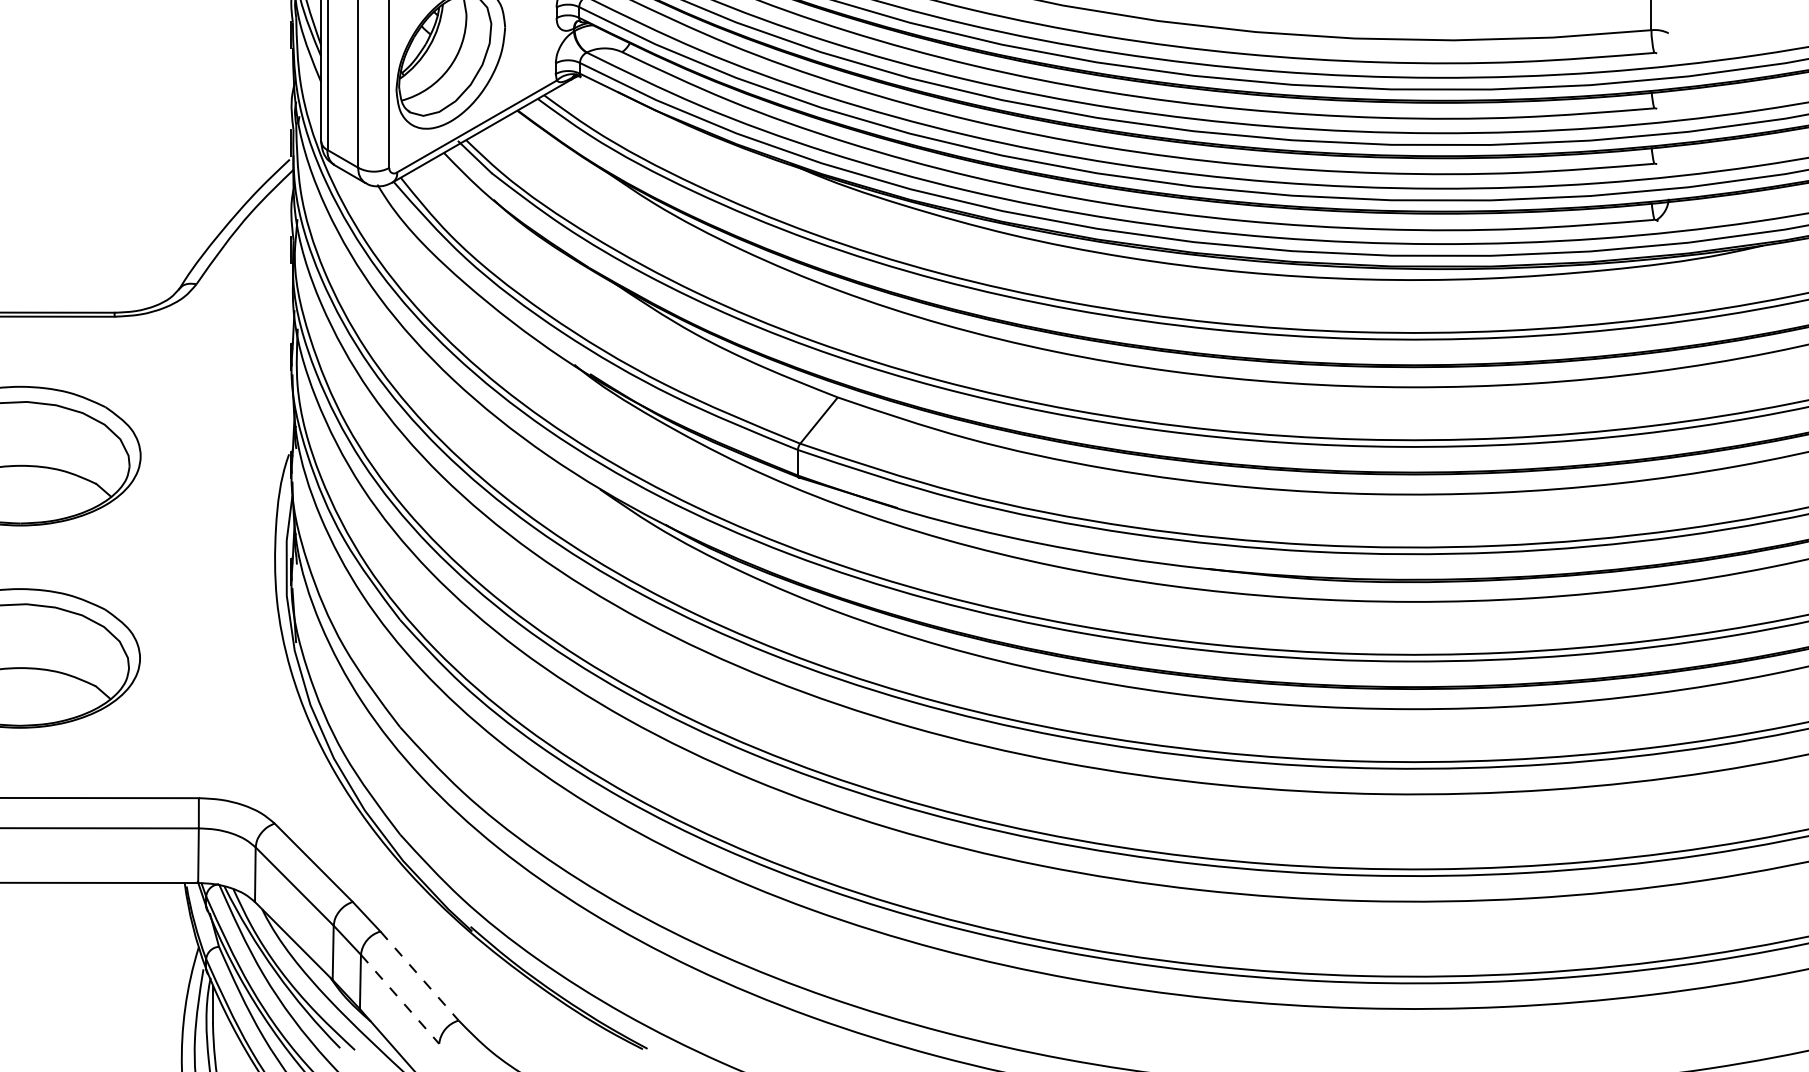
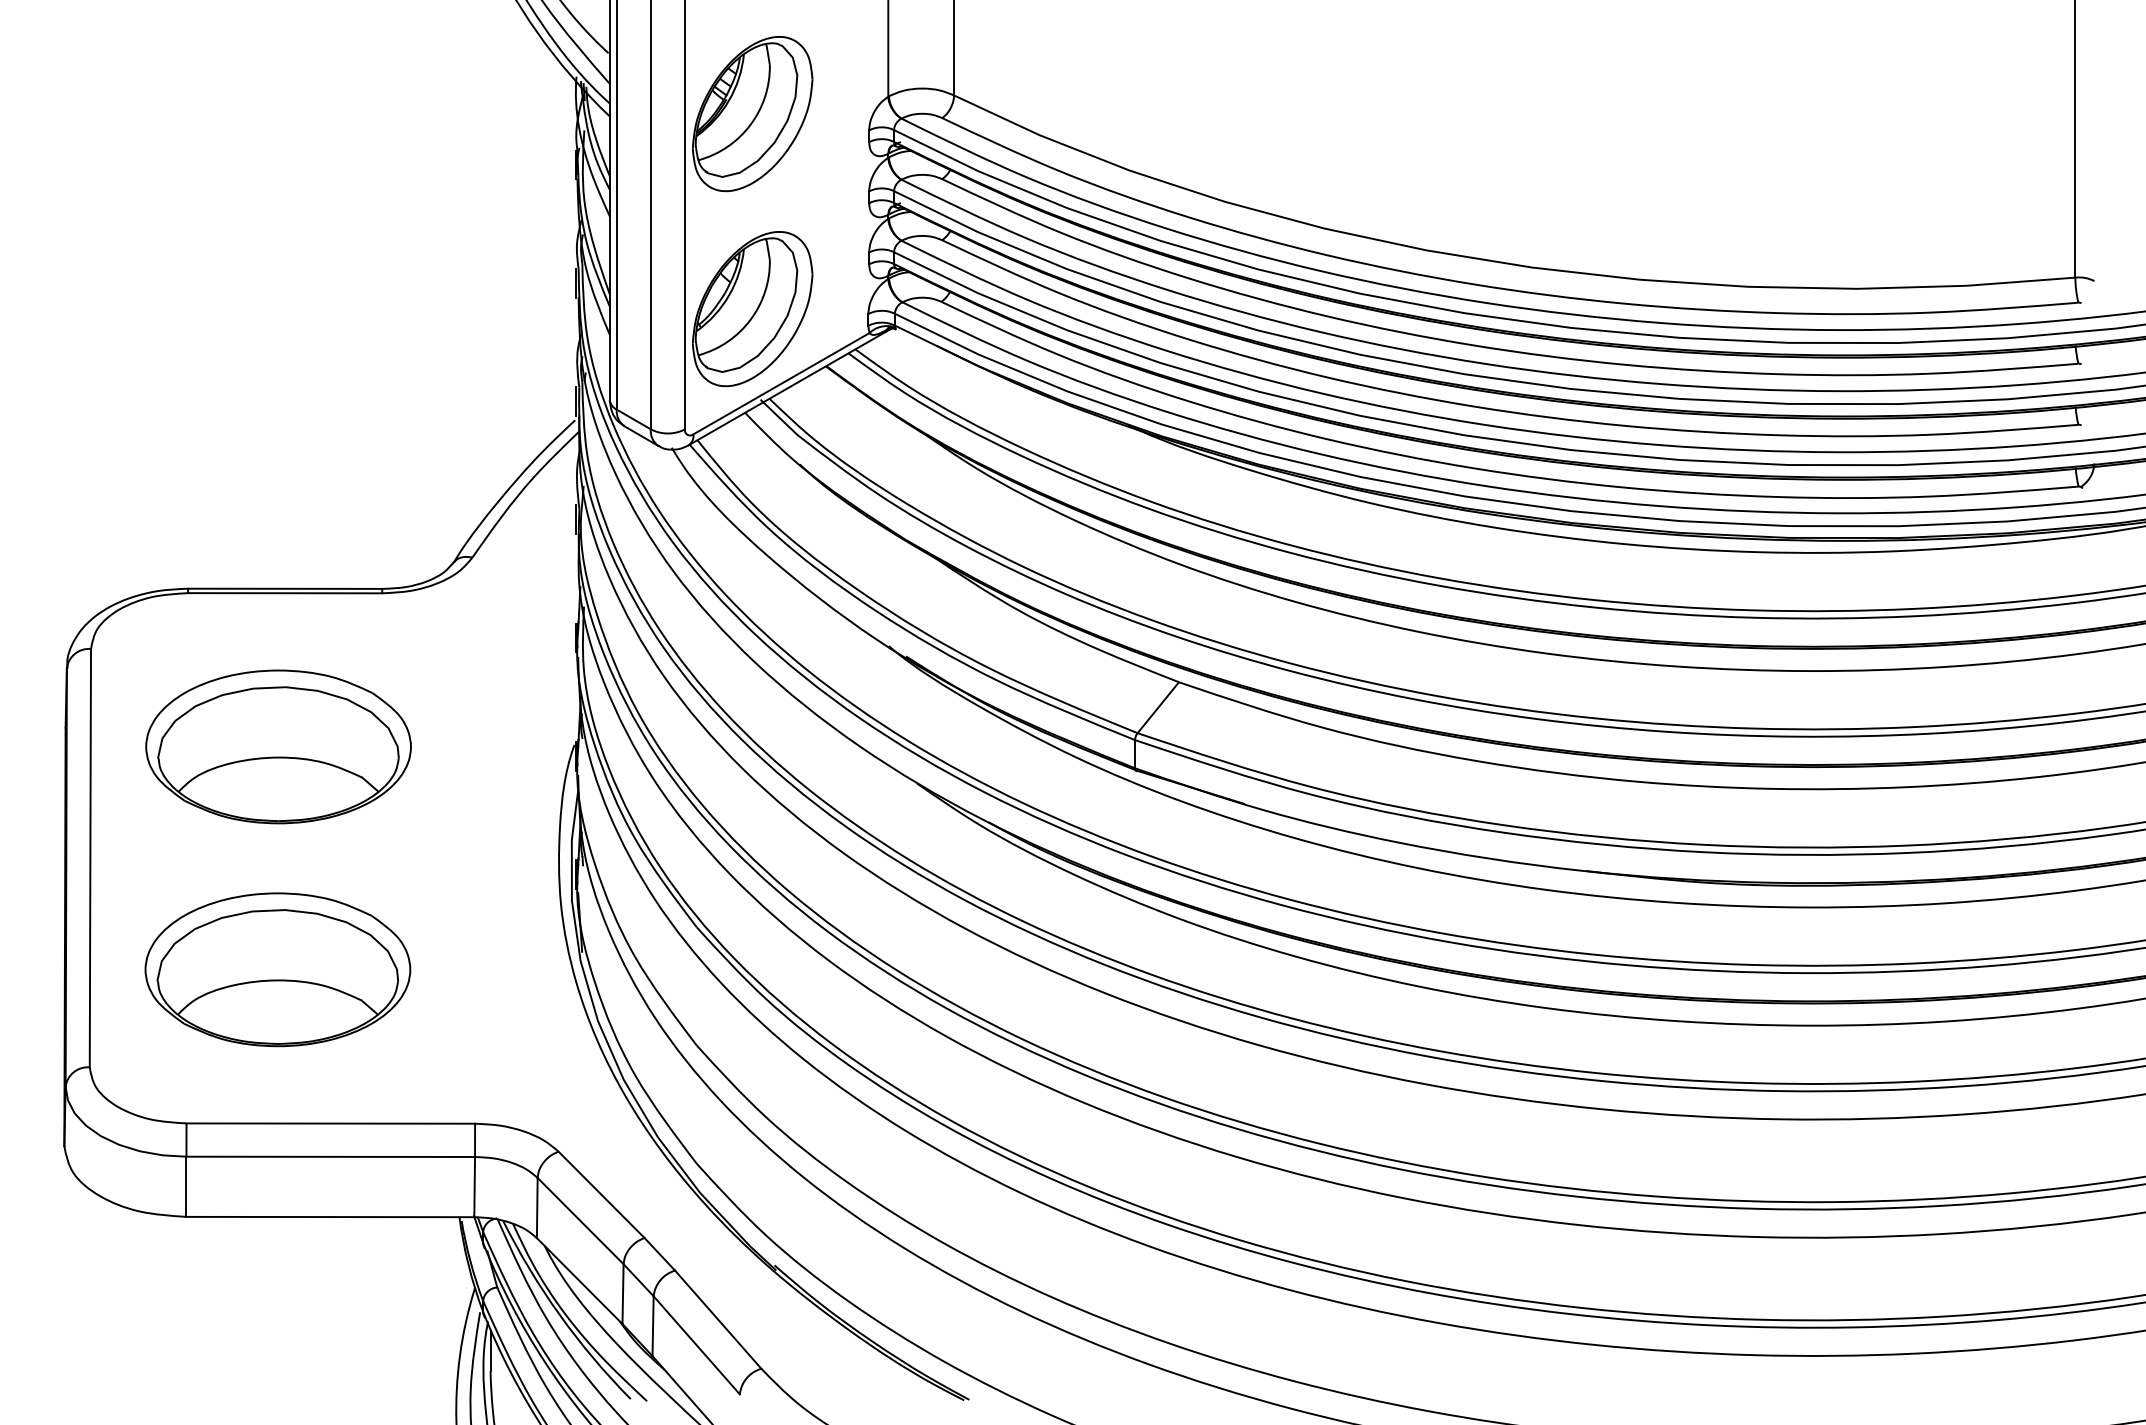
line: (419, 976) -> (718, 1320), dashed -> solid
line: (400, 999) -> (697, 1345), dashed -> solid

